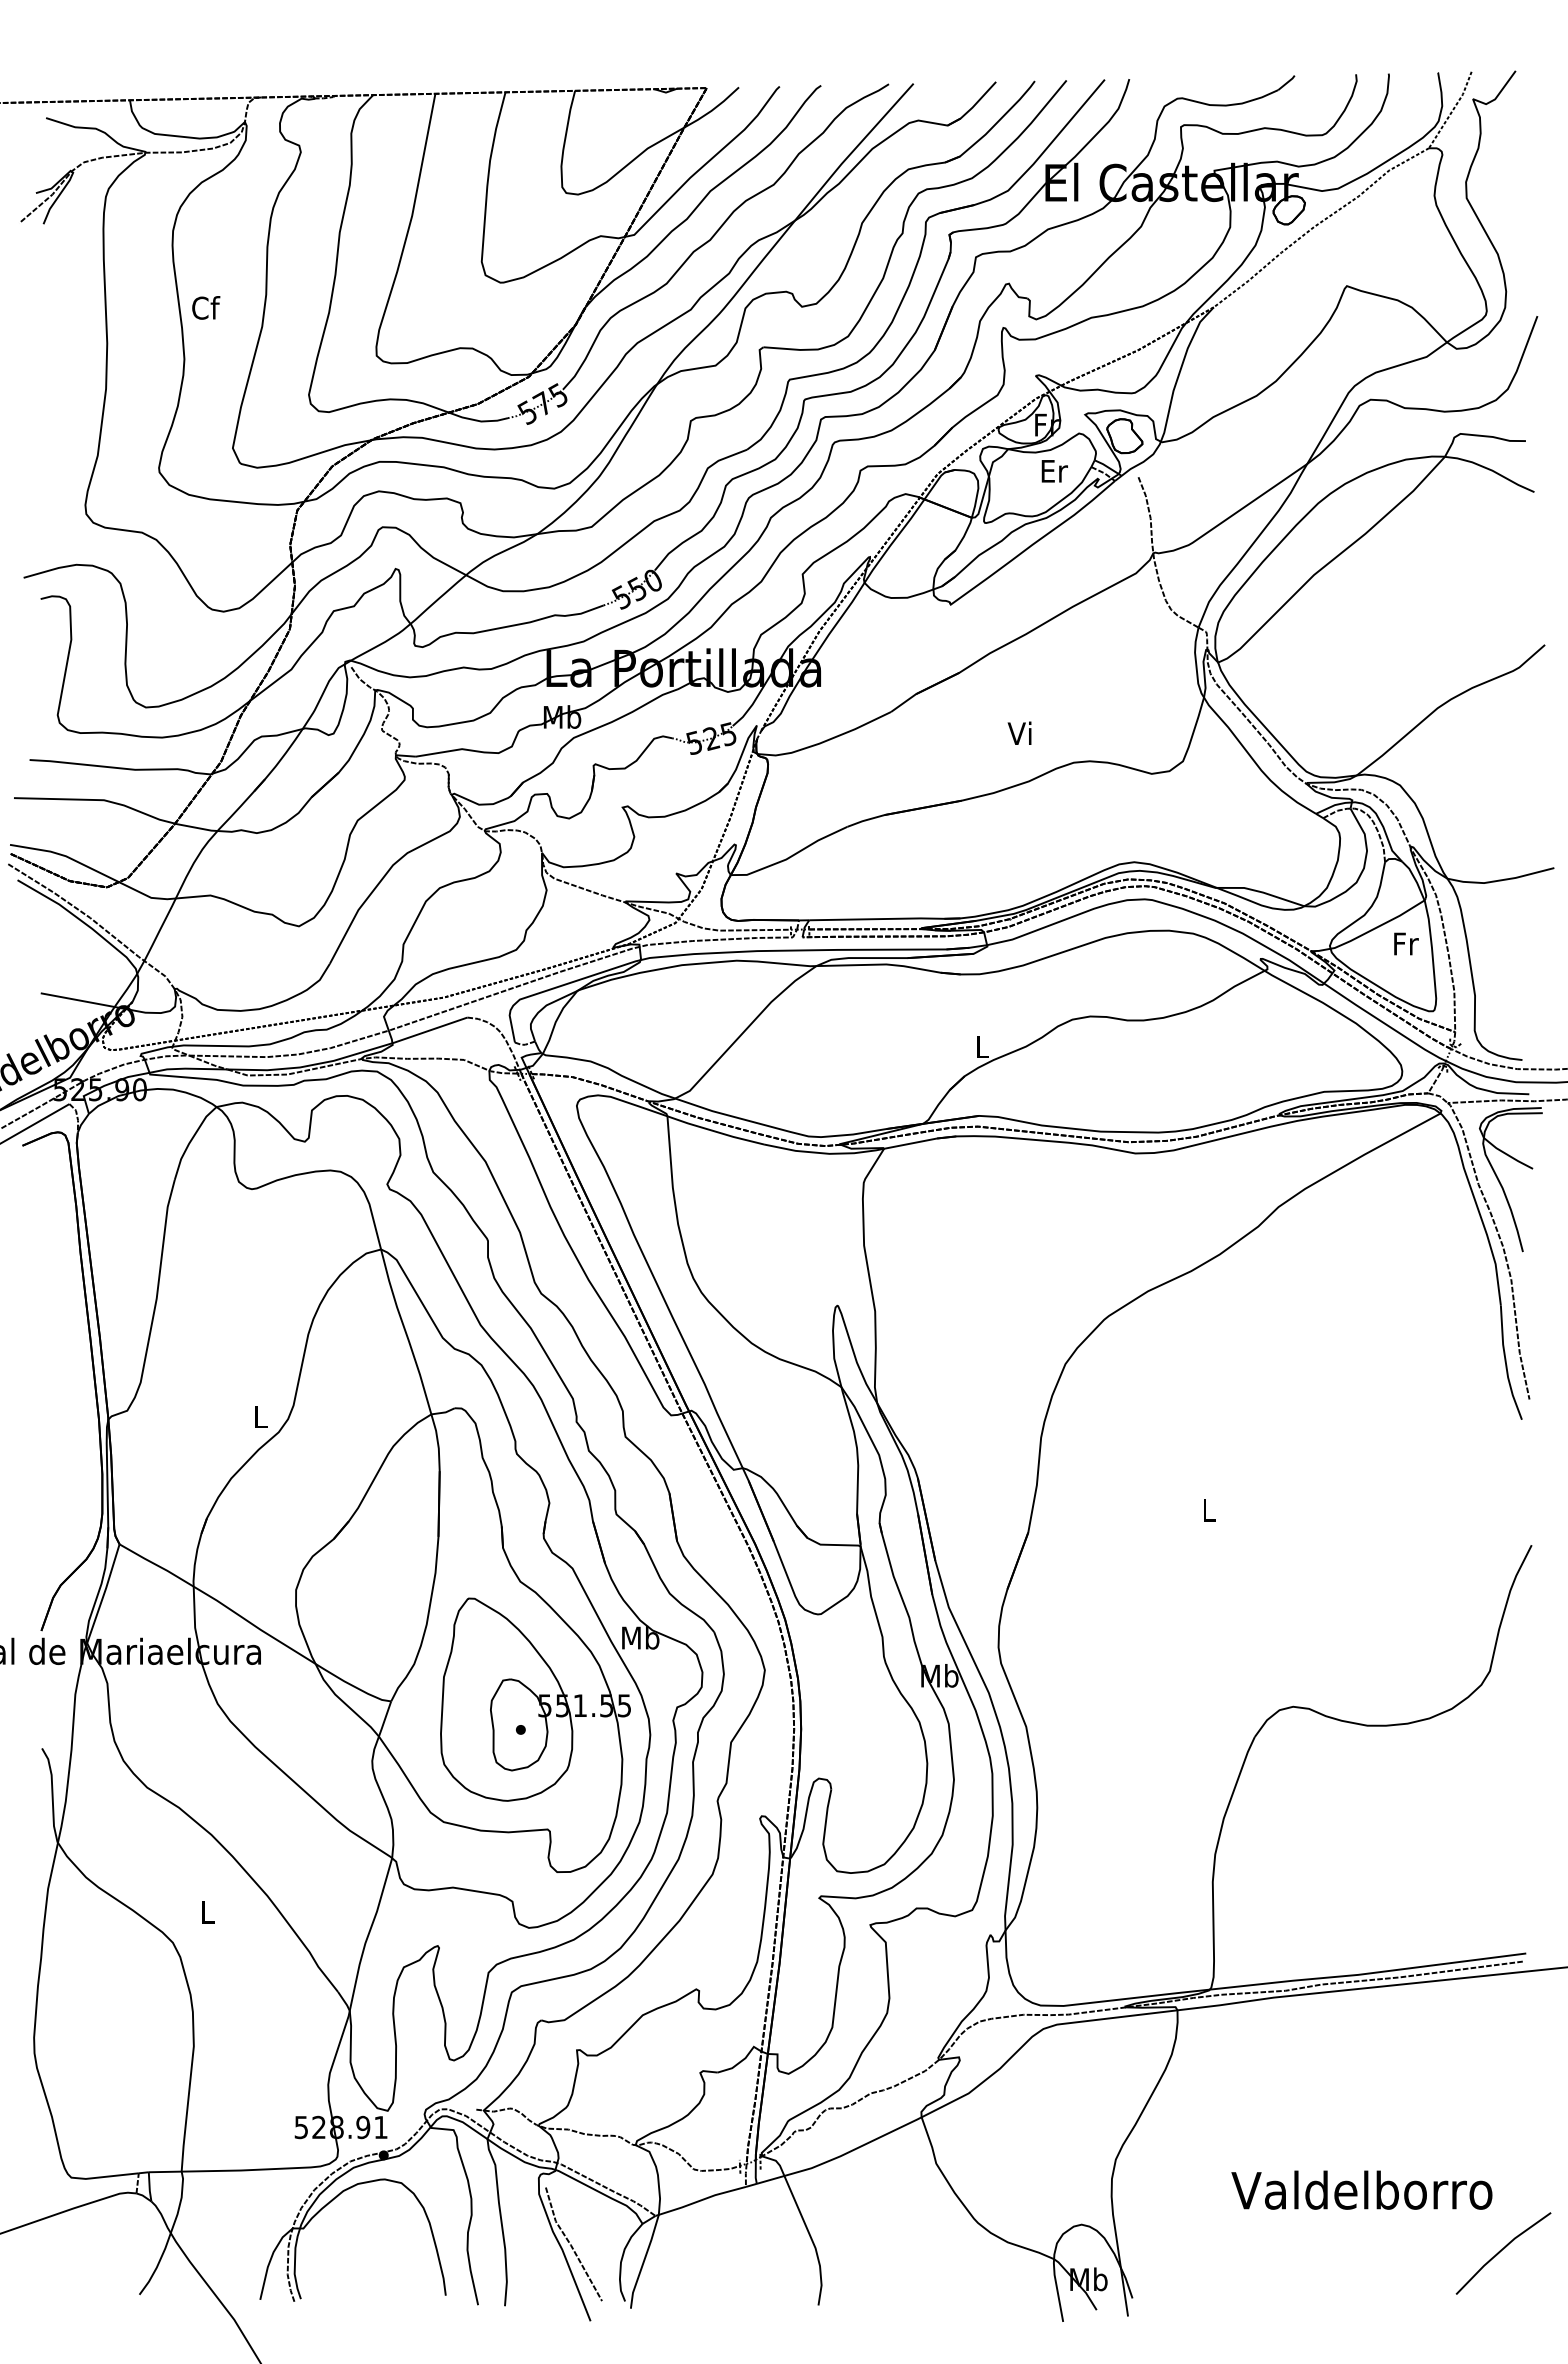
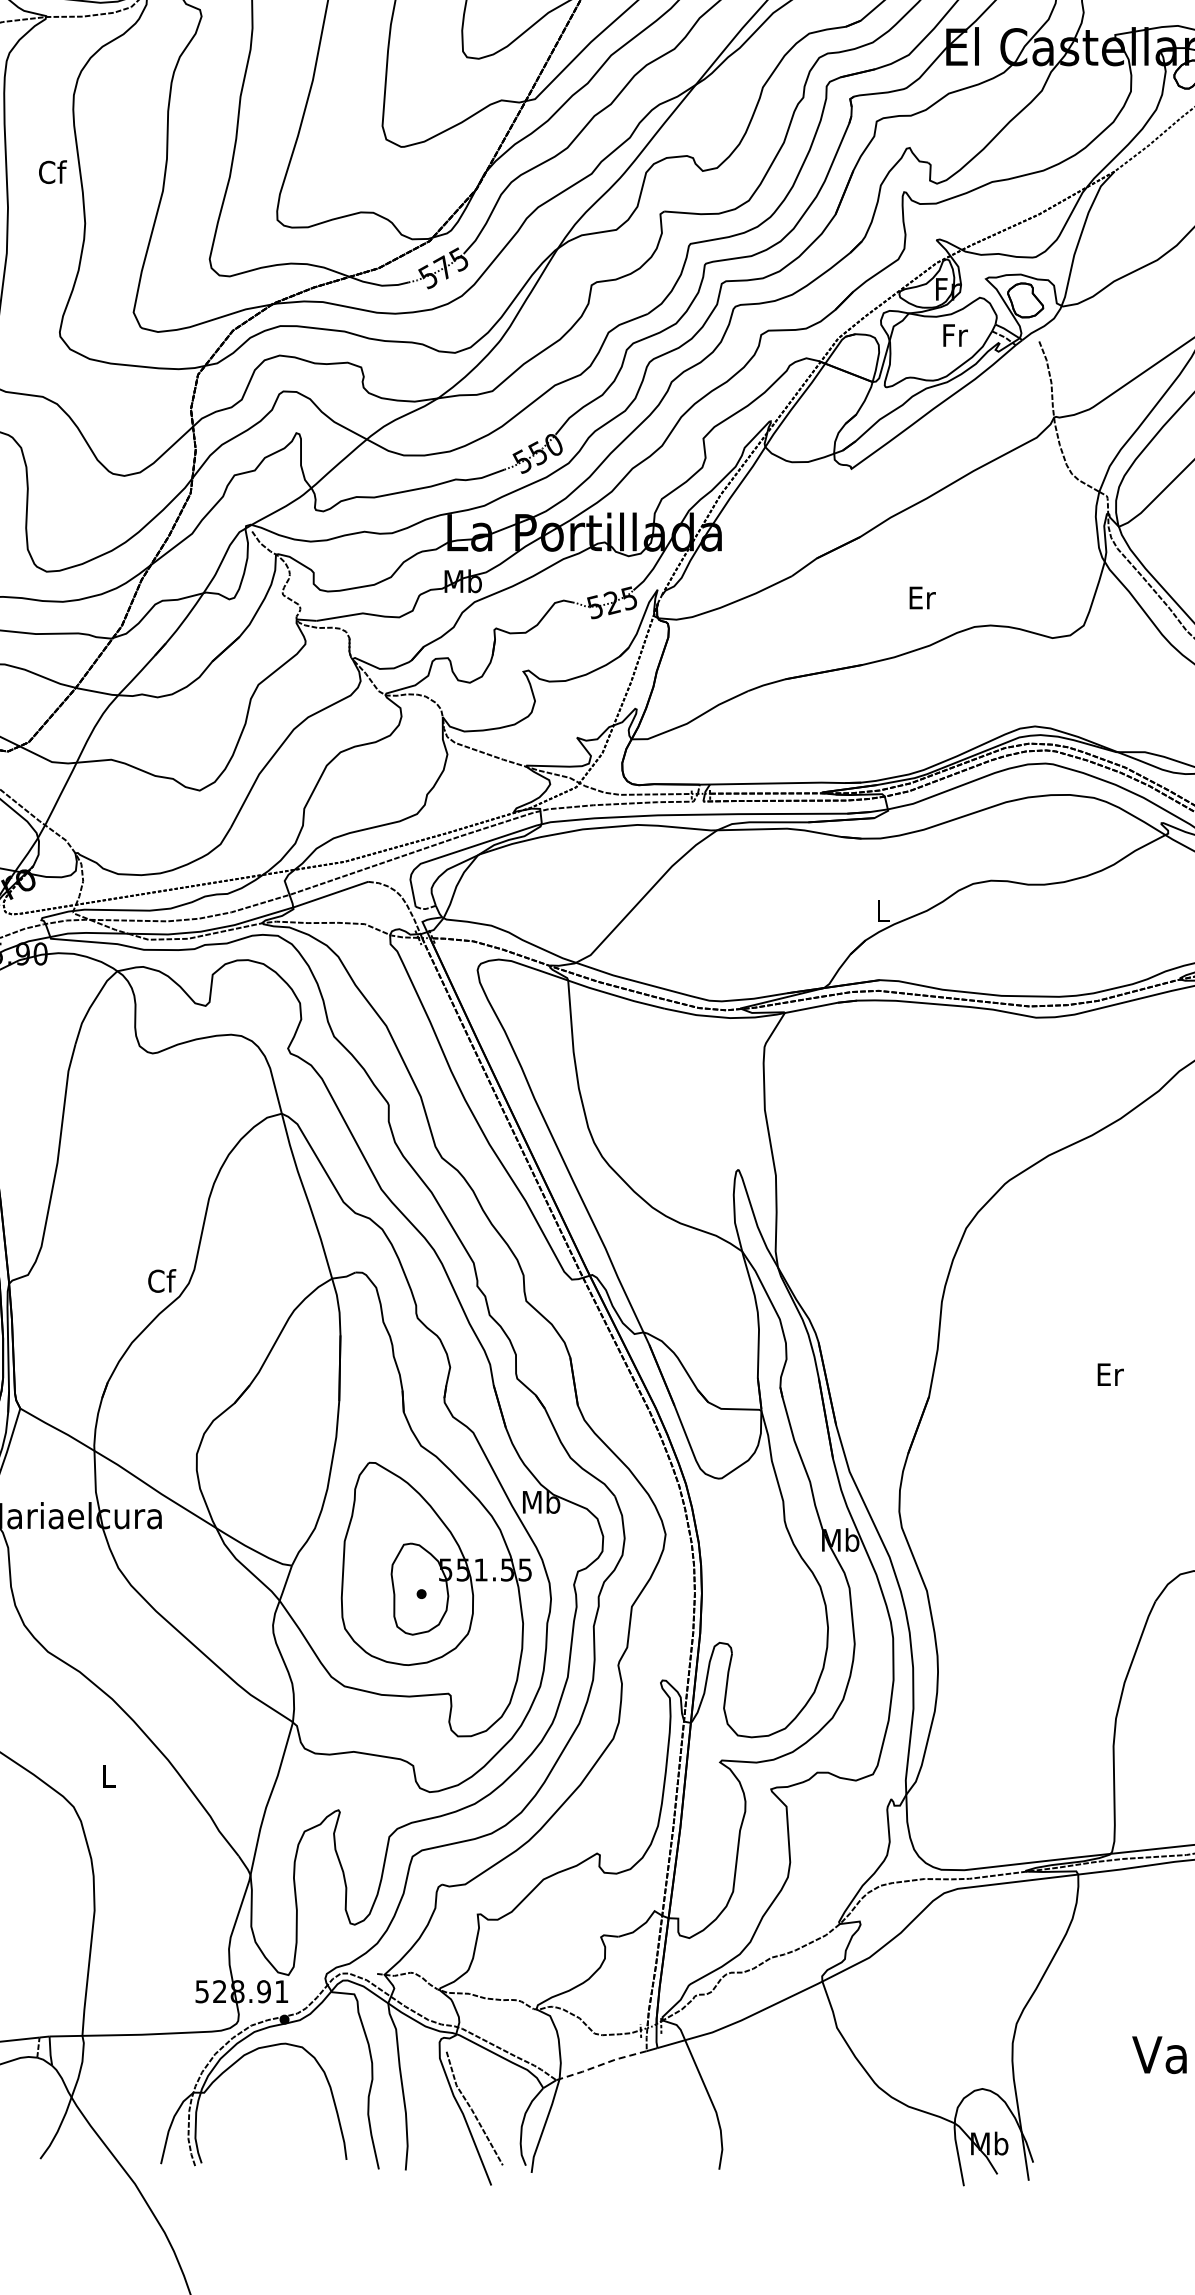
text: (206, 307) -> (53, 171), moved
text: (1054, 471) -> (955, 335), Er -> Fr
text: (1021, 732) -> (922, 596), Vi -> Er
text: (261, 1416) -> (162, 1280), L -> Cf
text: (1210, 1510) -> (1111, 1374), L -> Er
line: (700, 2200) -> (601, 2064), solid -> dashed

